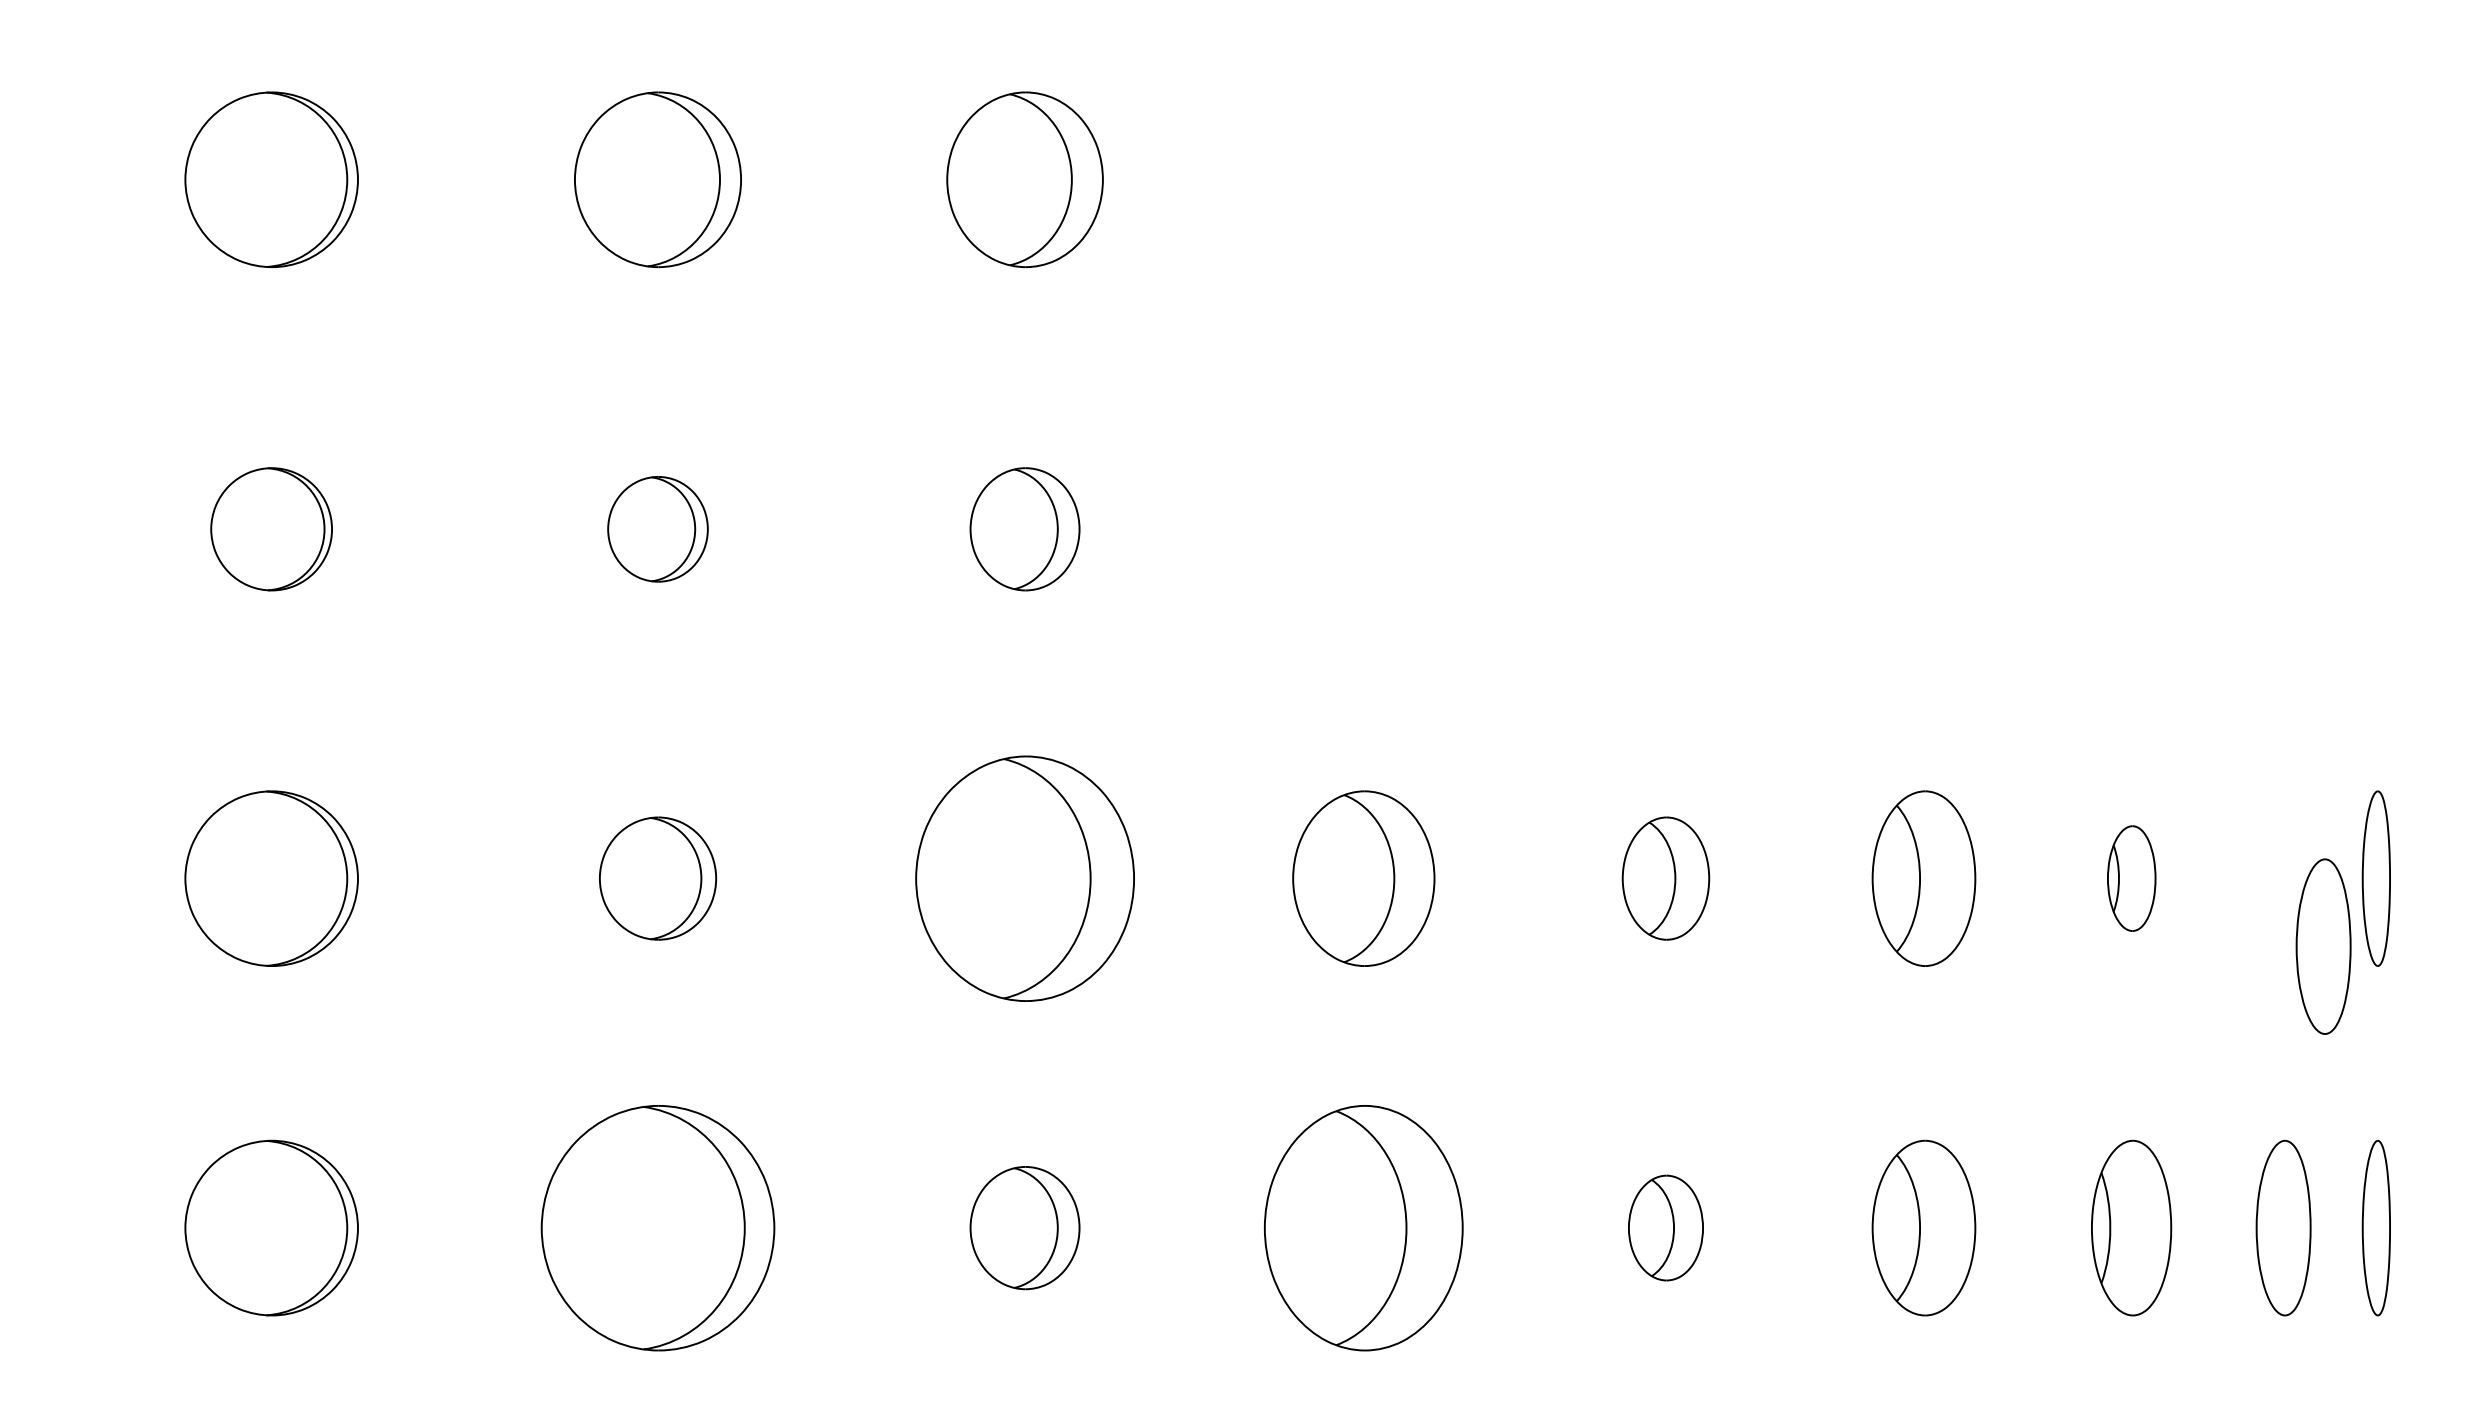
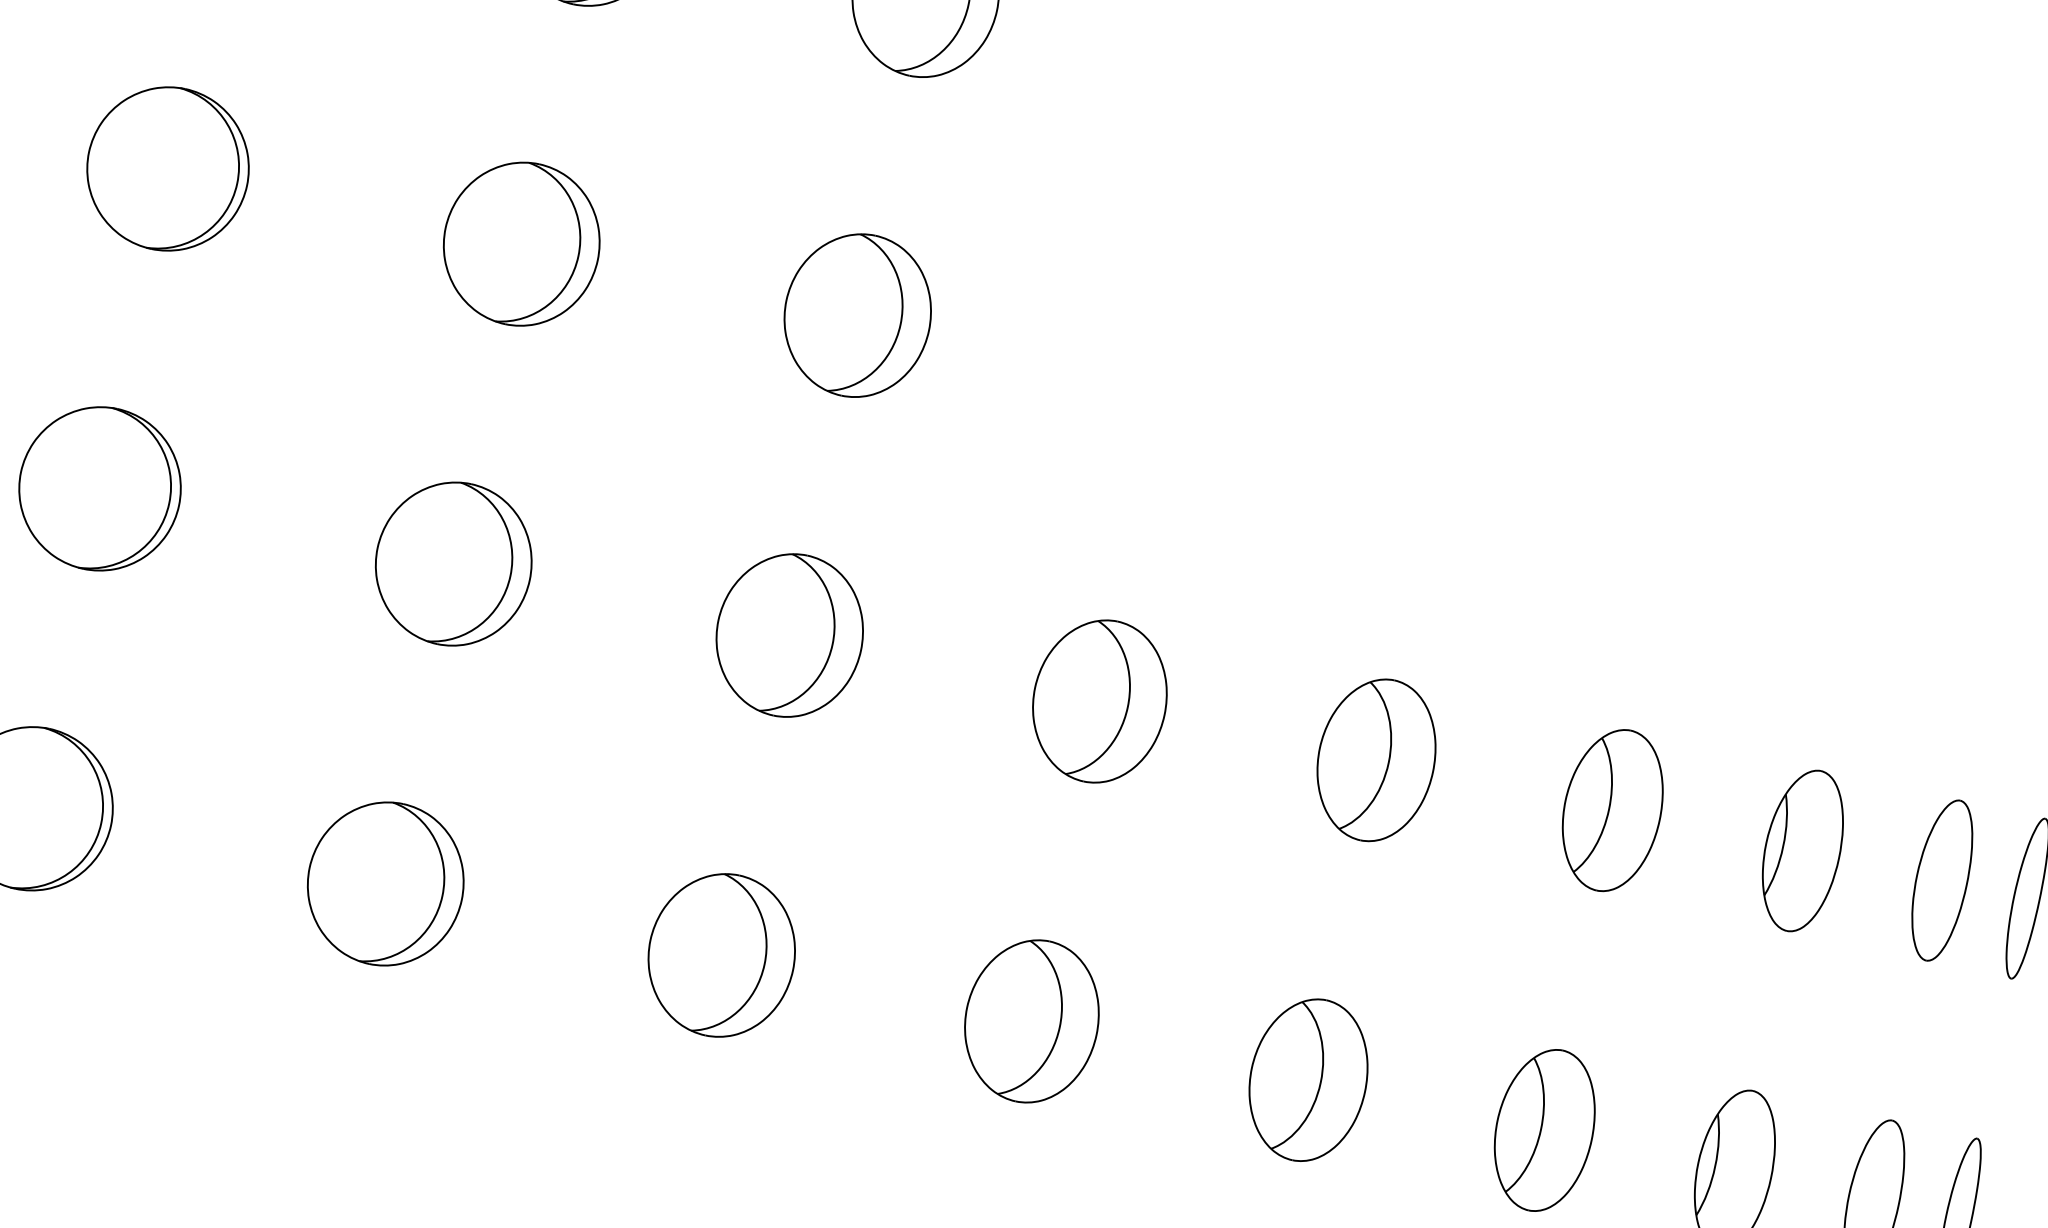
part: (271, 529) -> (167, 169), size x1.43
part: (657, 529) -> (521, 244), size x1.67
part: (1024, 529) -> (857, 315), size x1.43
part: (657, 878) -> (453, 563), size x1.43
part: (1024, 878) -> (789, 635), size x0.71
part: (1665, 878) -> (1376, 759), size x1.43
part: (2131, 878) -> (1802, 850), size x1.67
part: (2323, 946) -> (1941, 880), moved
part: (657, 1227) -> (385, 883), size x0.71
part: (1024, 1227) -> (721, 954), size x1.43
part: (1363, 1227) -> (1031, 1020), size x0.71
part: (1665, 1227) -> (1308, 1079), size x1.67

